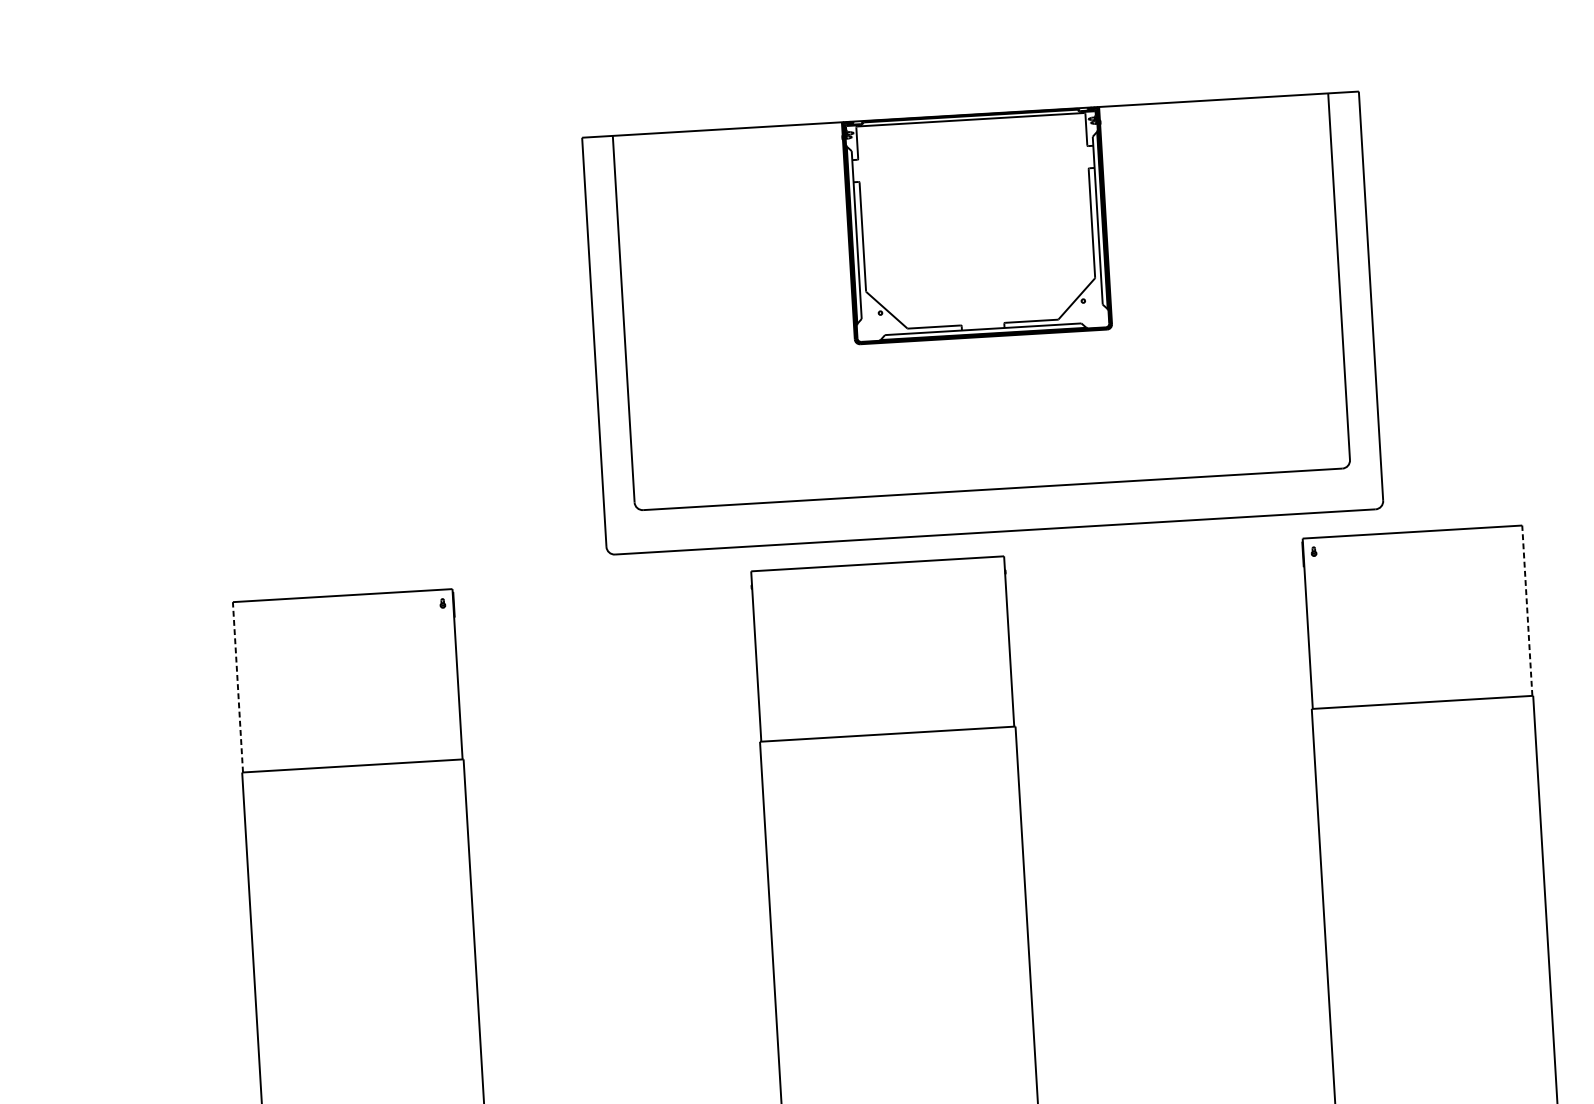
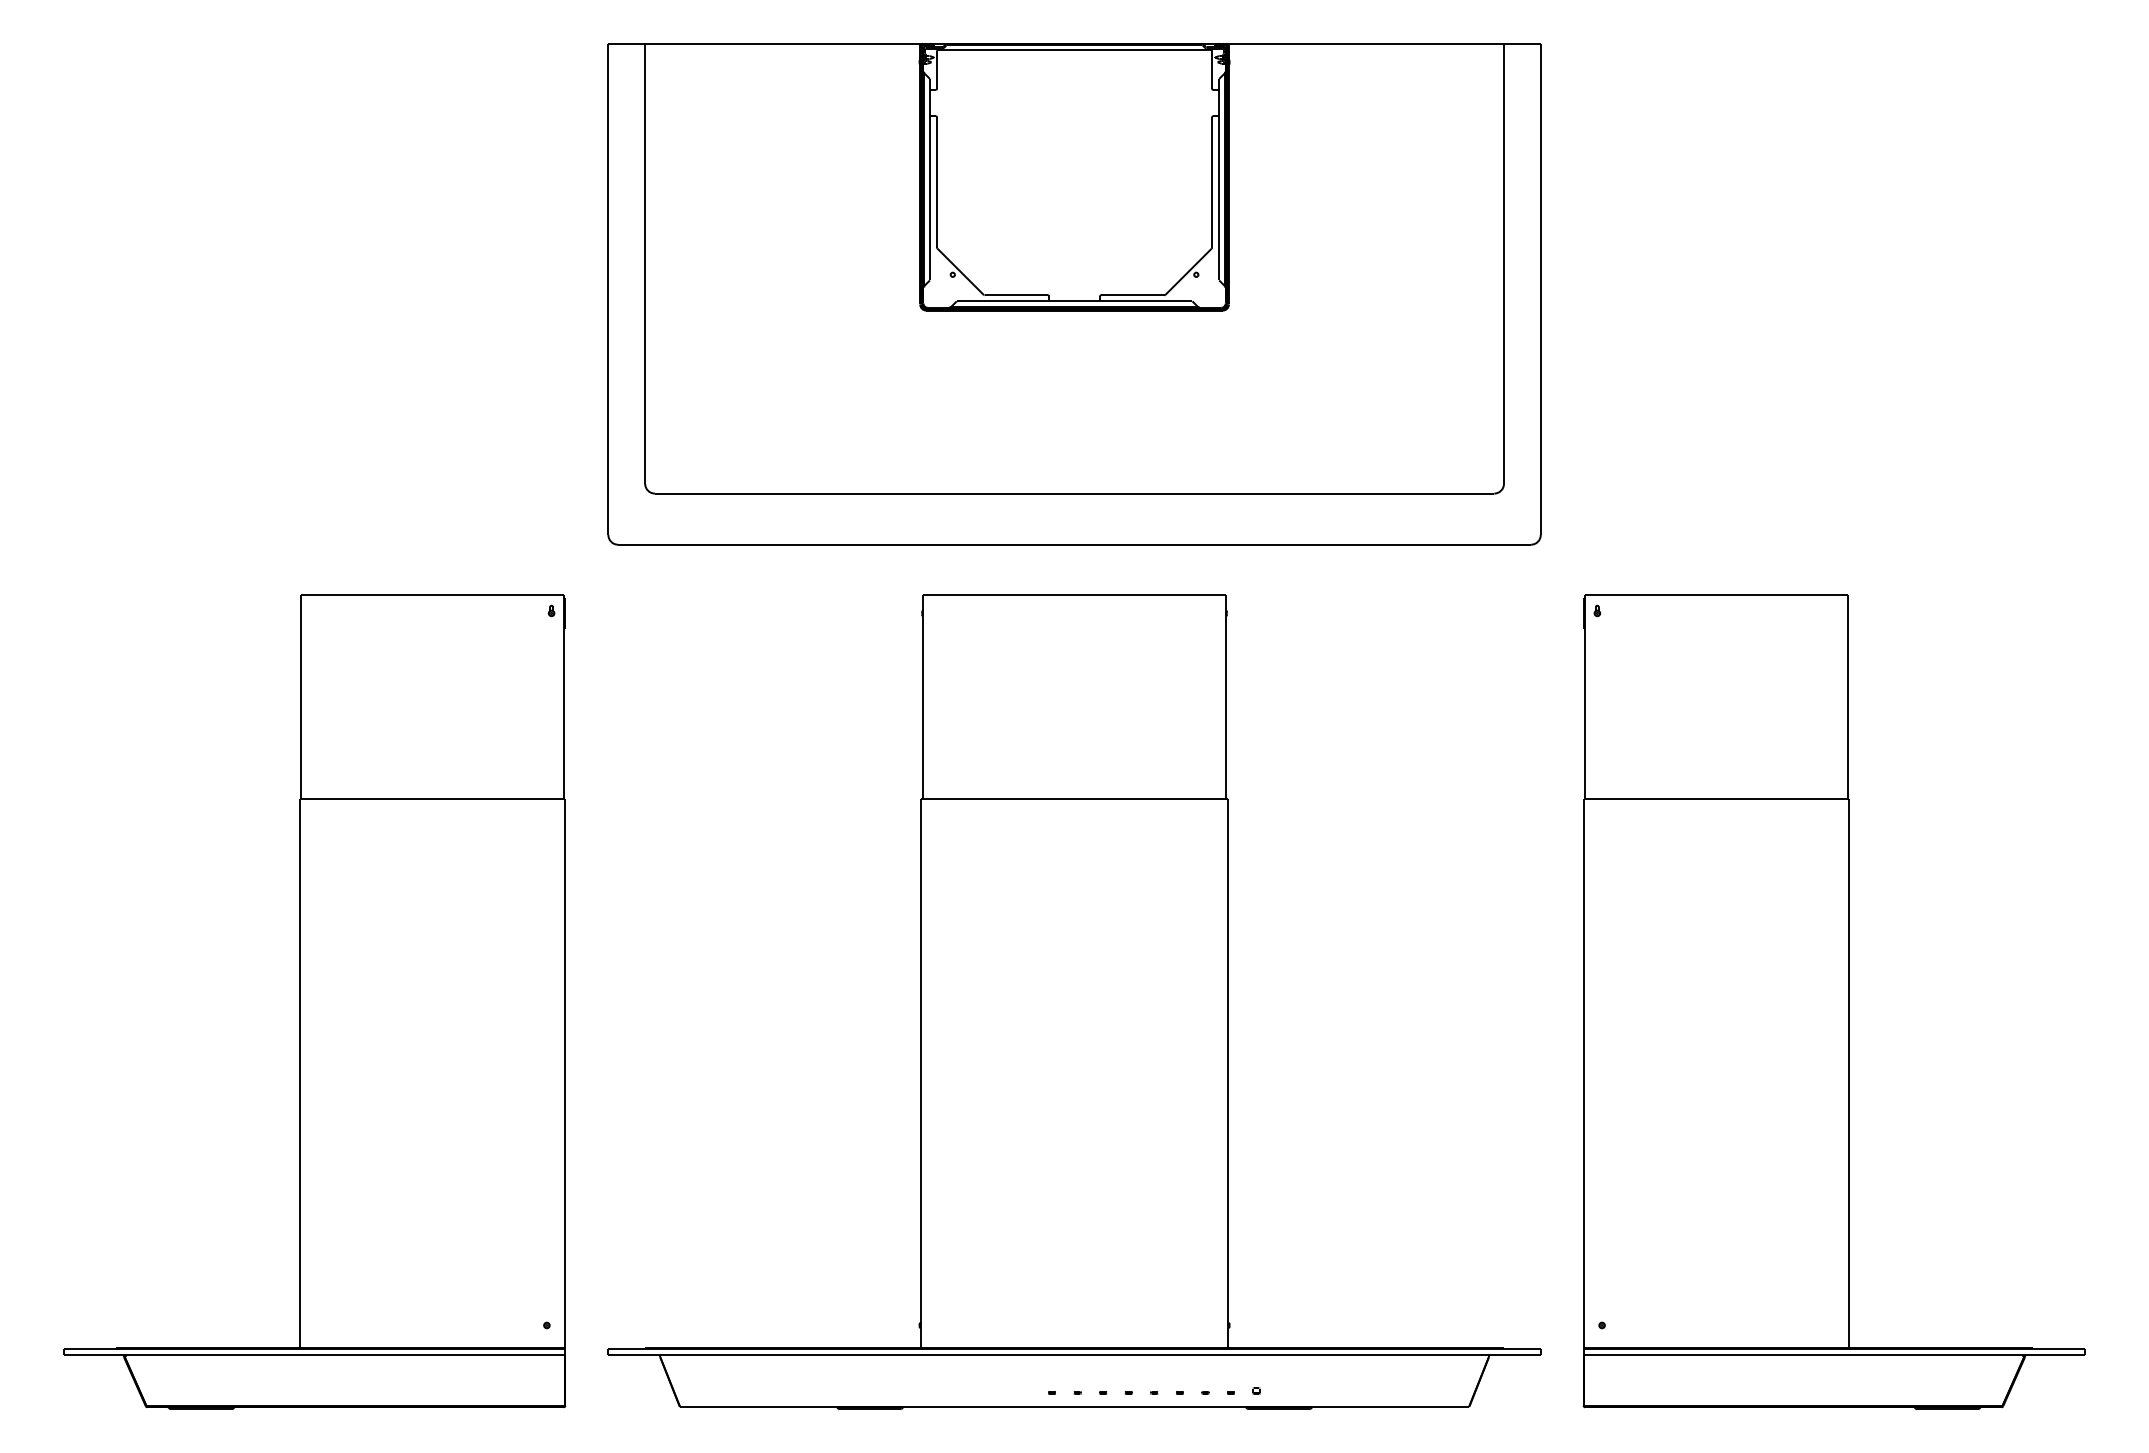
part: (982, 323) -> (1074, 294), moved
line: (1527, 610) -> (1848, 696), dashed -> solid
line: (237, 687) -> (300, 696), dashed -> solid

